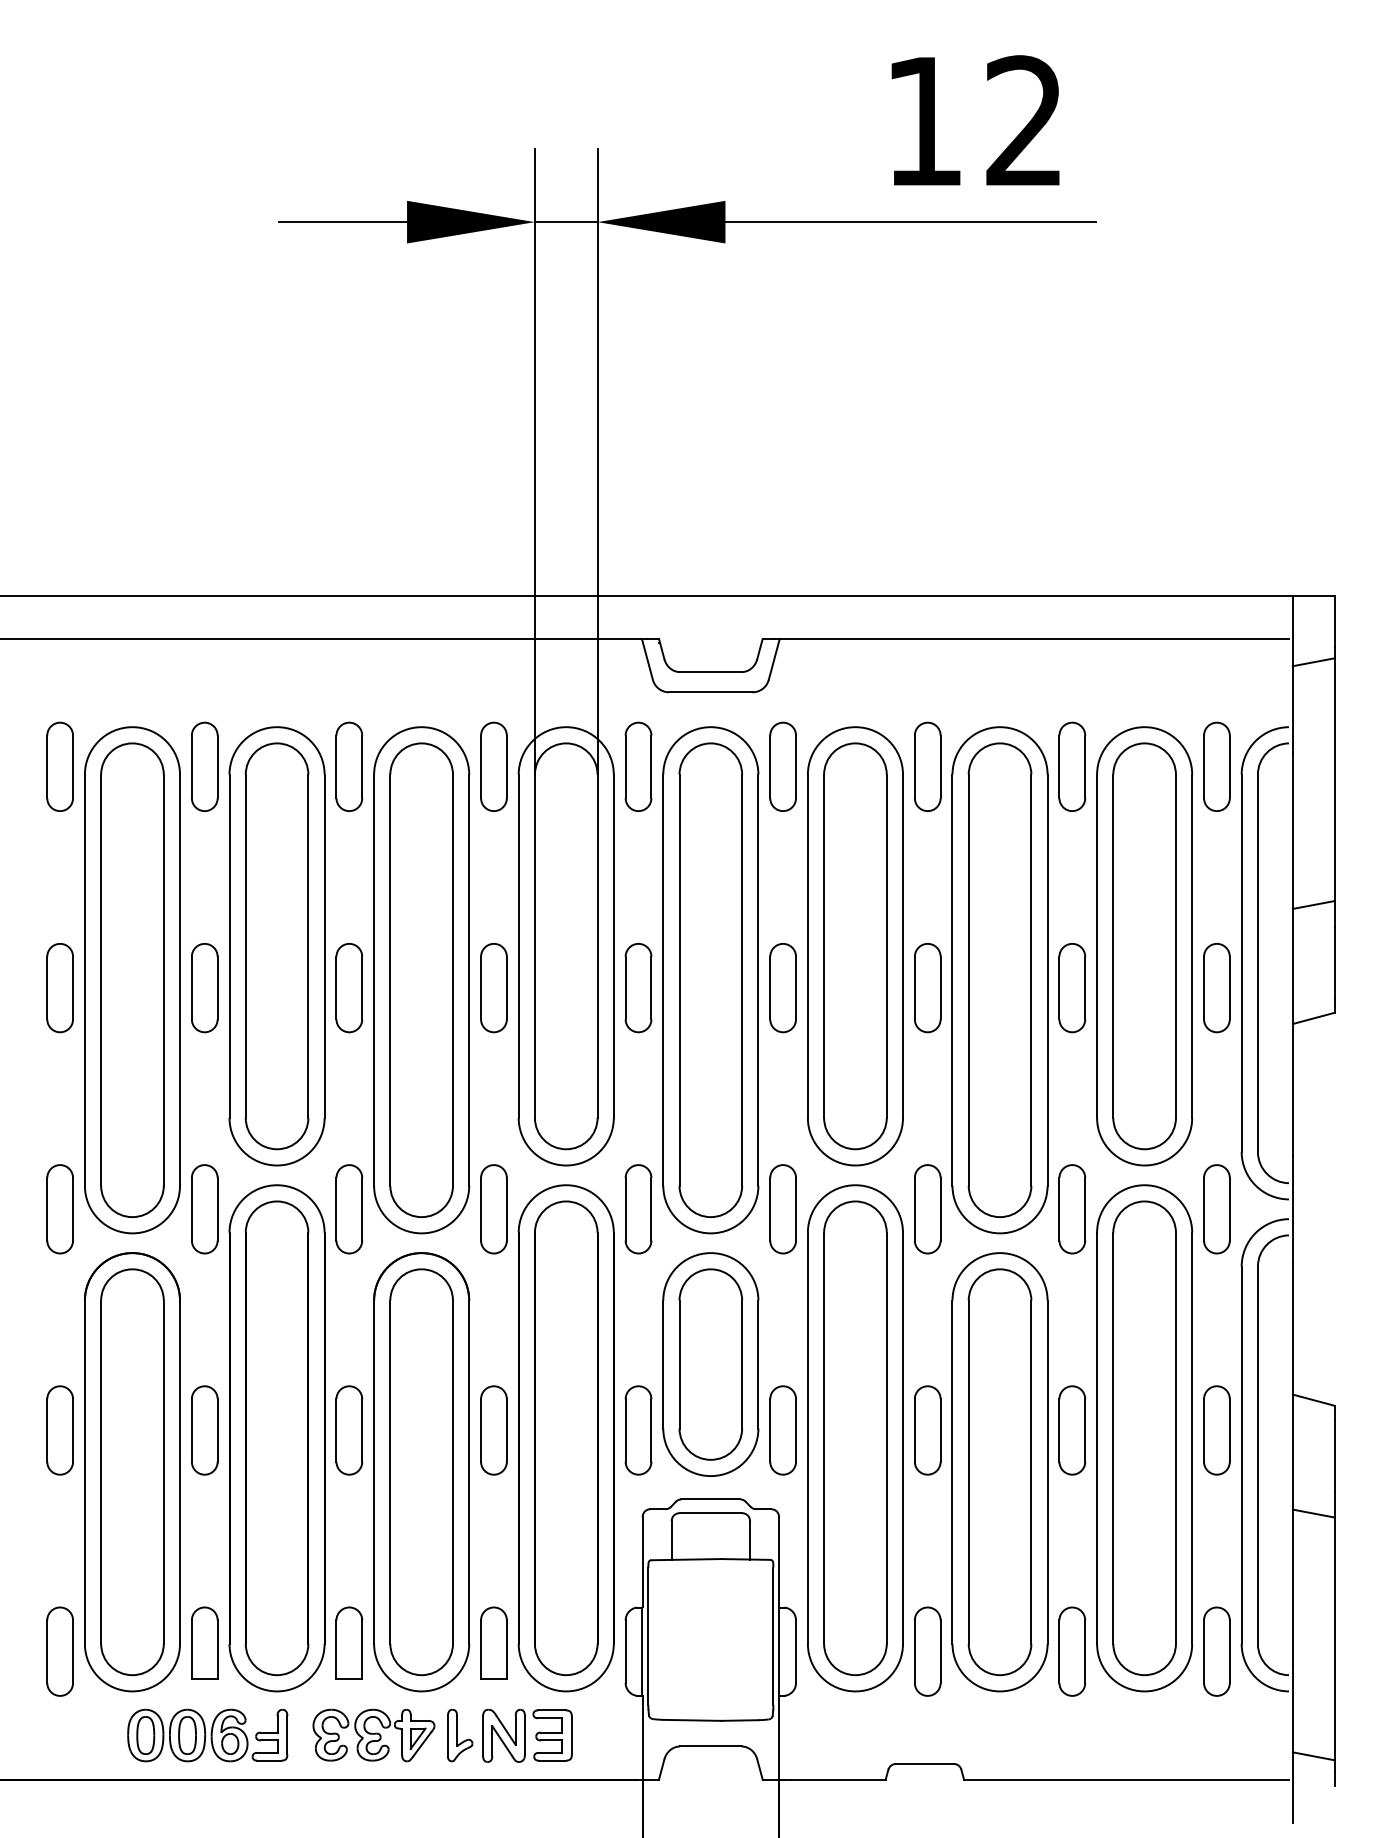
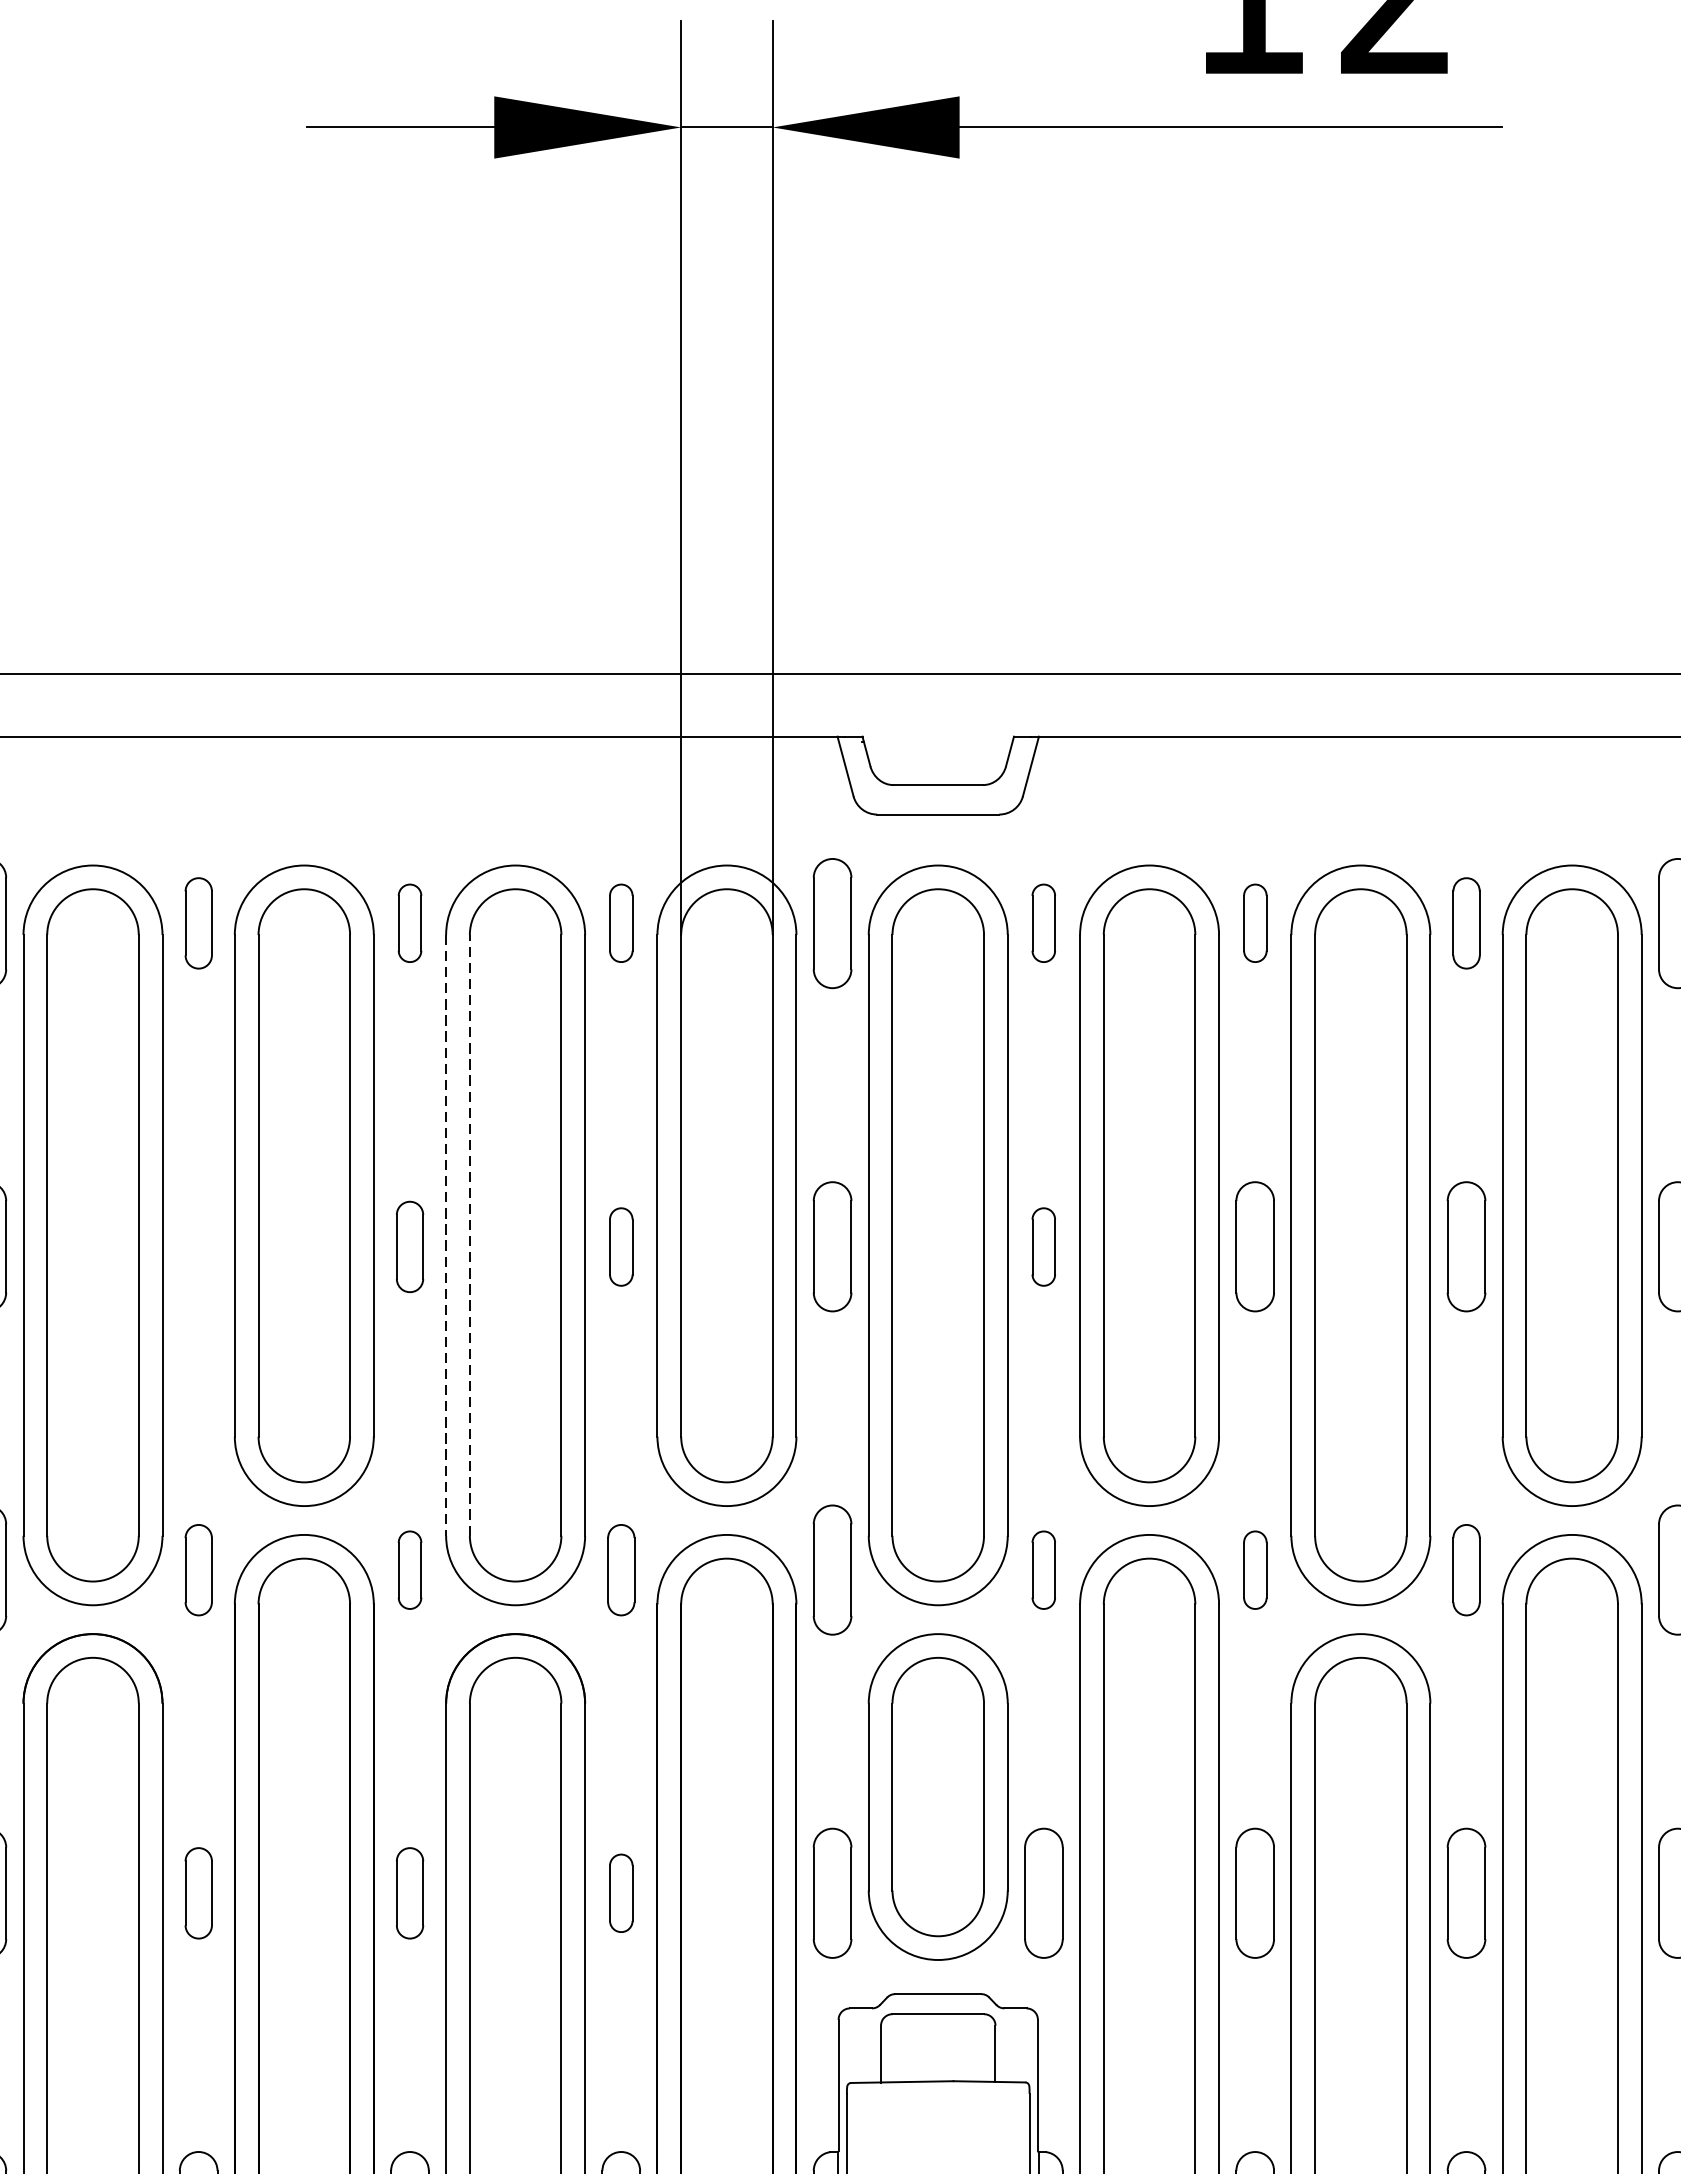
part: (204, 766) -> (198, 922), size x0.7
part: (349, 766) -> (410, 922), size x0.6
part: (493, 766) -> (620, 922), size x0.6
part: (782, 766) -> (1042, 922), size x0.6
part: (927, 766) -> (1254, 922), size x0.6
part: (1072, 766) -> (1466, 922), size x0.7
line: (374, 980) -> (446, 1235), solid -> dashed
line: (390, 980) -> (470, 1235), solid -> dashed
part: (204, 988) -> (198, 1247), removed
part: (349, 988) -> (410, 1247), size x0.7
part: (493, 988) -> (620, 1247), size x0.6
part: (782, 988) -> (1042, 1247), size x0.6
part: (204, 1209) -> (198, 1570), size x0.7
part: (349, 1209) -> (410, 1570), size x0.6
part: (493, 1209) -> (620, 1570), size x0.7
part: (782, 1209) -> (1042, 1570), size x0.6
part: (927, 1209) -> (1254, 1570), size x0.6
part: (1072, 1209) -> (1466, 1570), size x0.7
part: (204, 1430) -> (198, 1893), size x0.7
part: (349, 1430) -> (410, 1893), size x0.7
part: (493, 1430) -> (620, 1893), size x0.6

